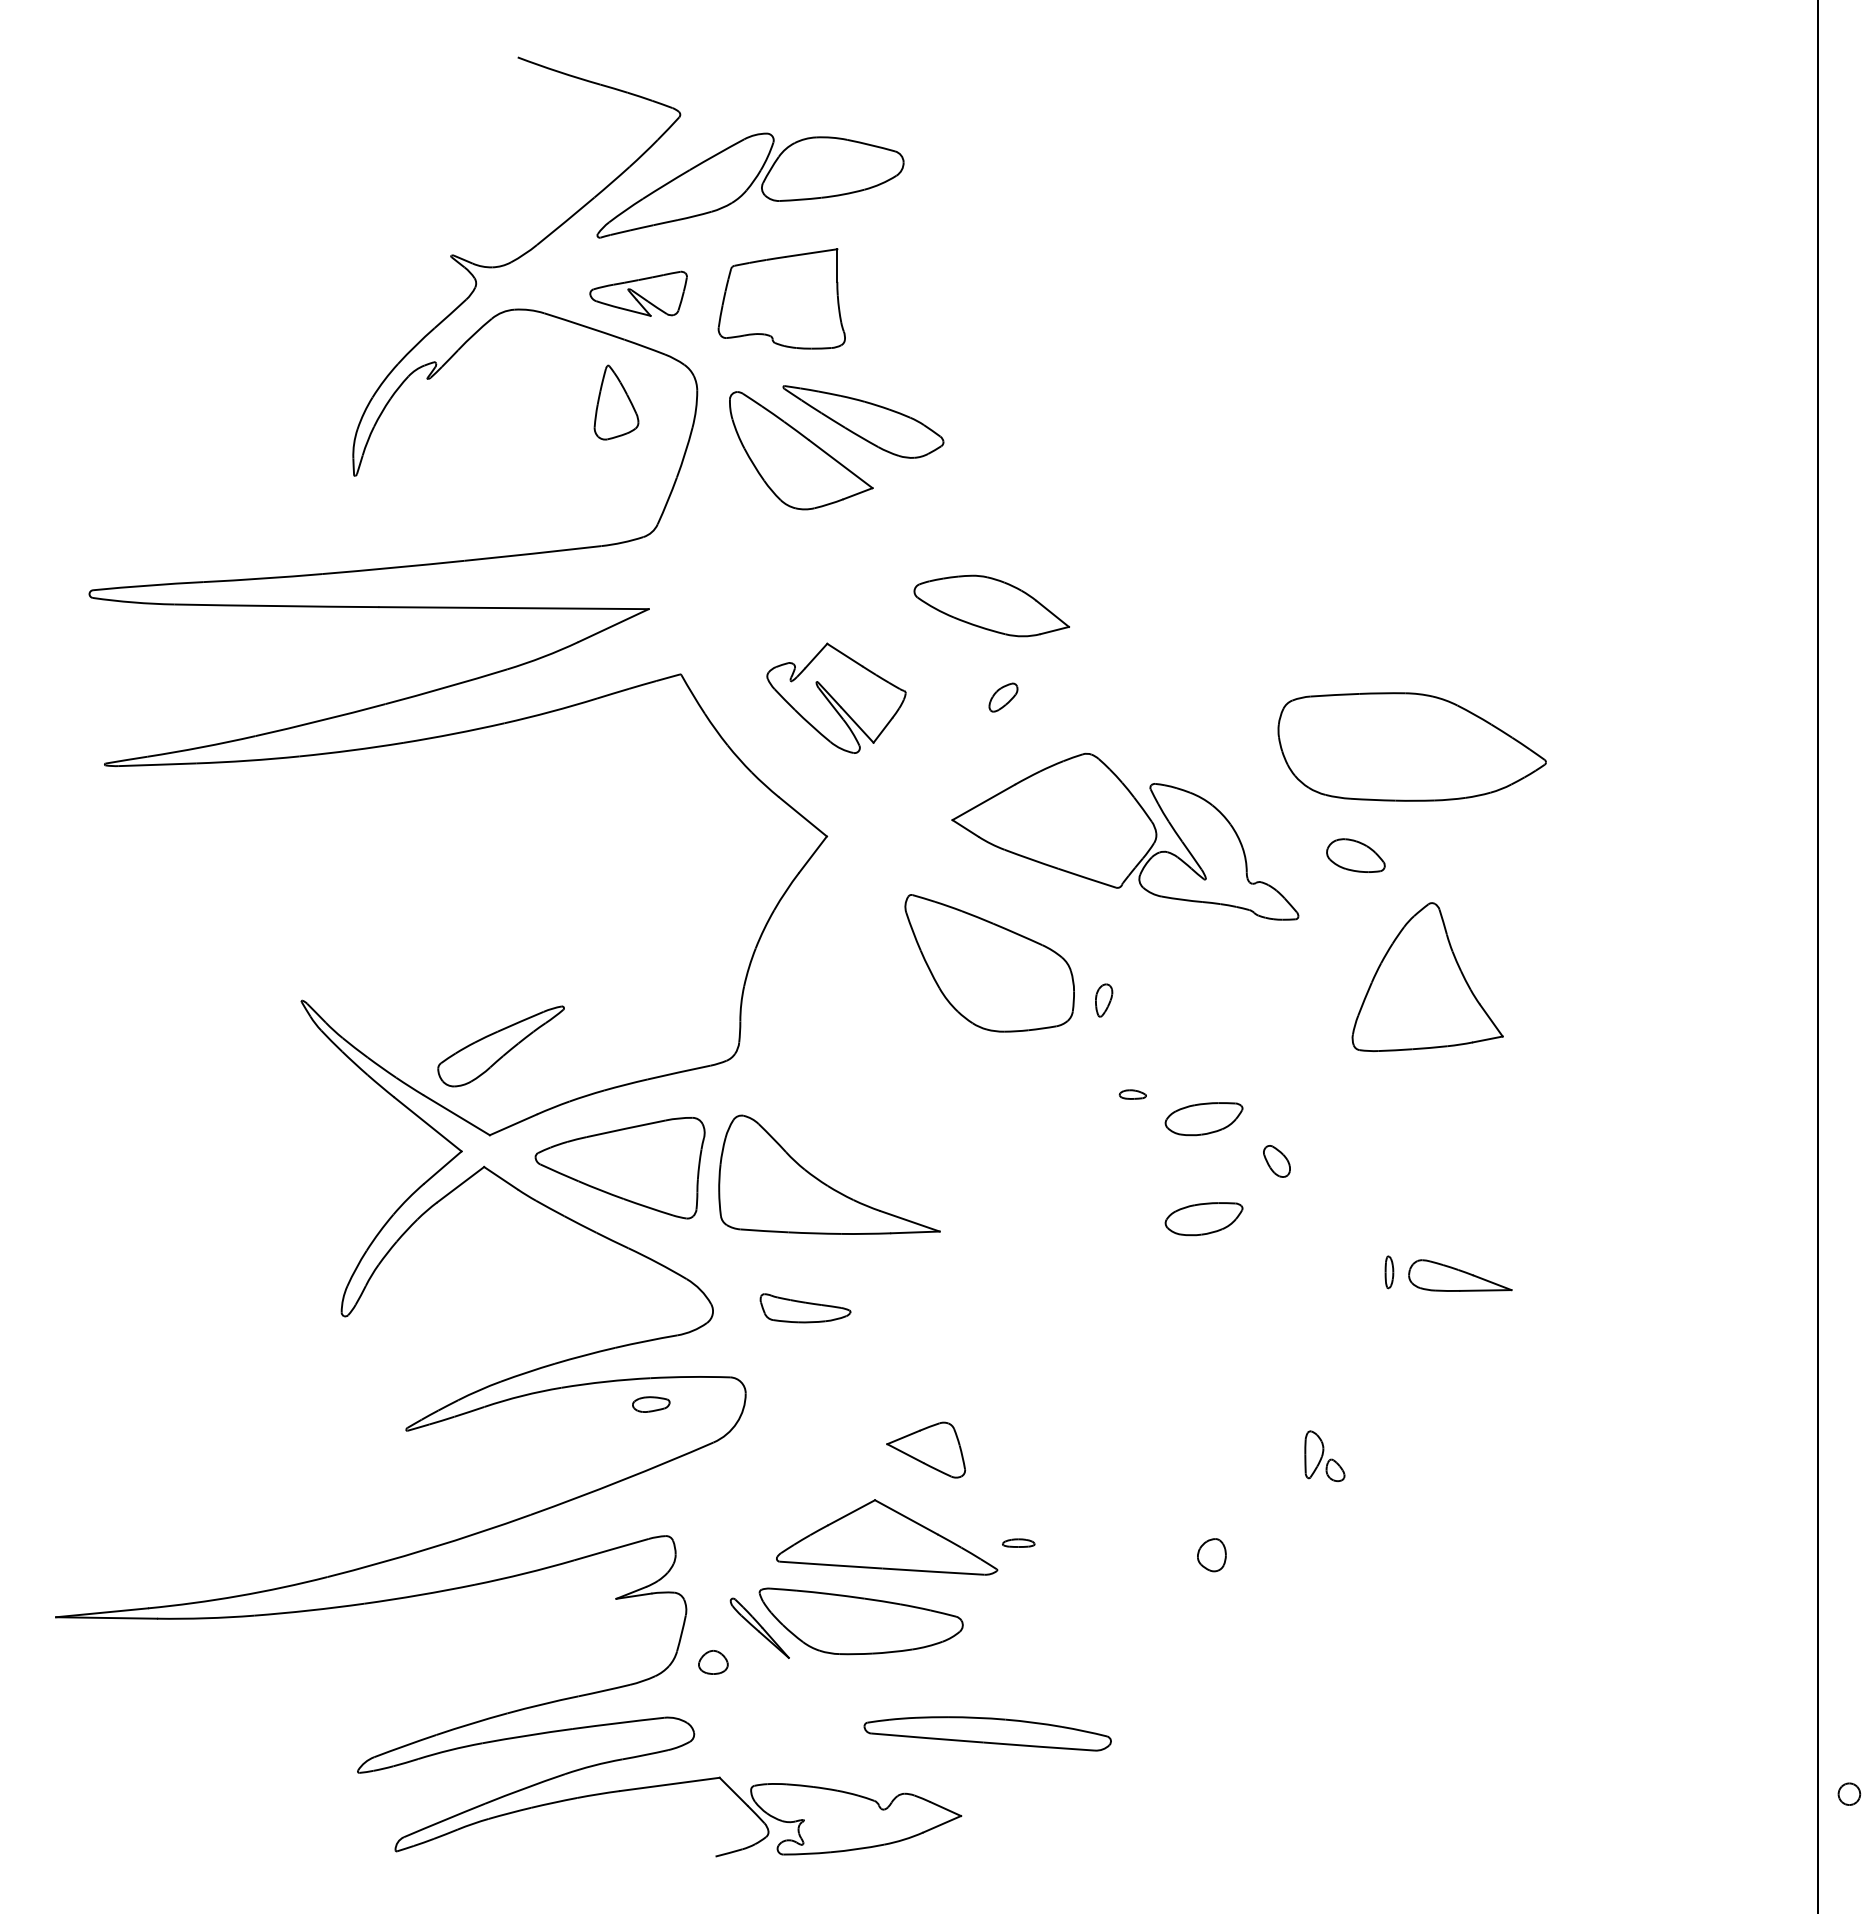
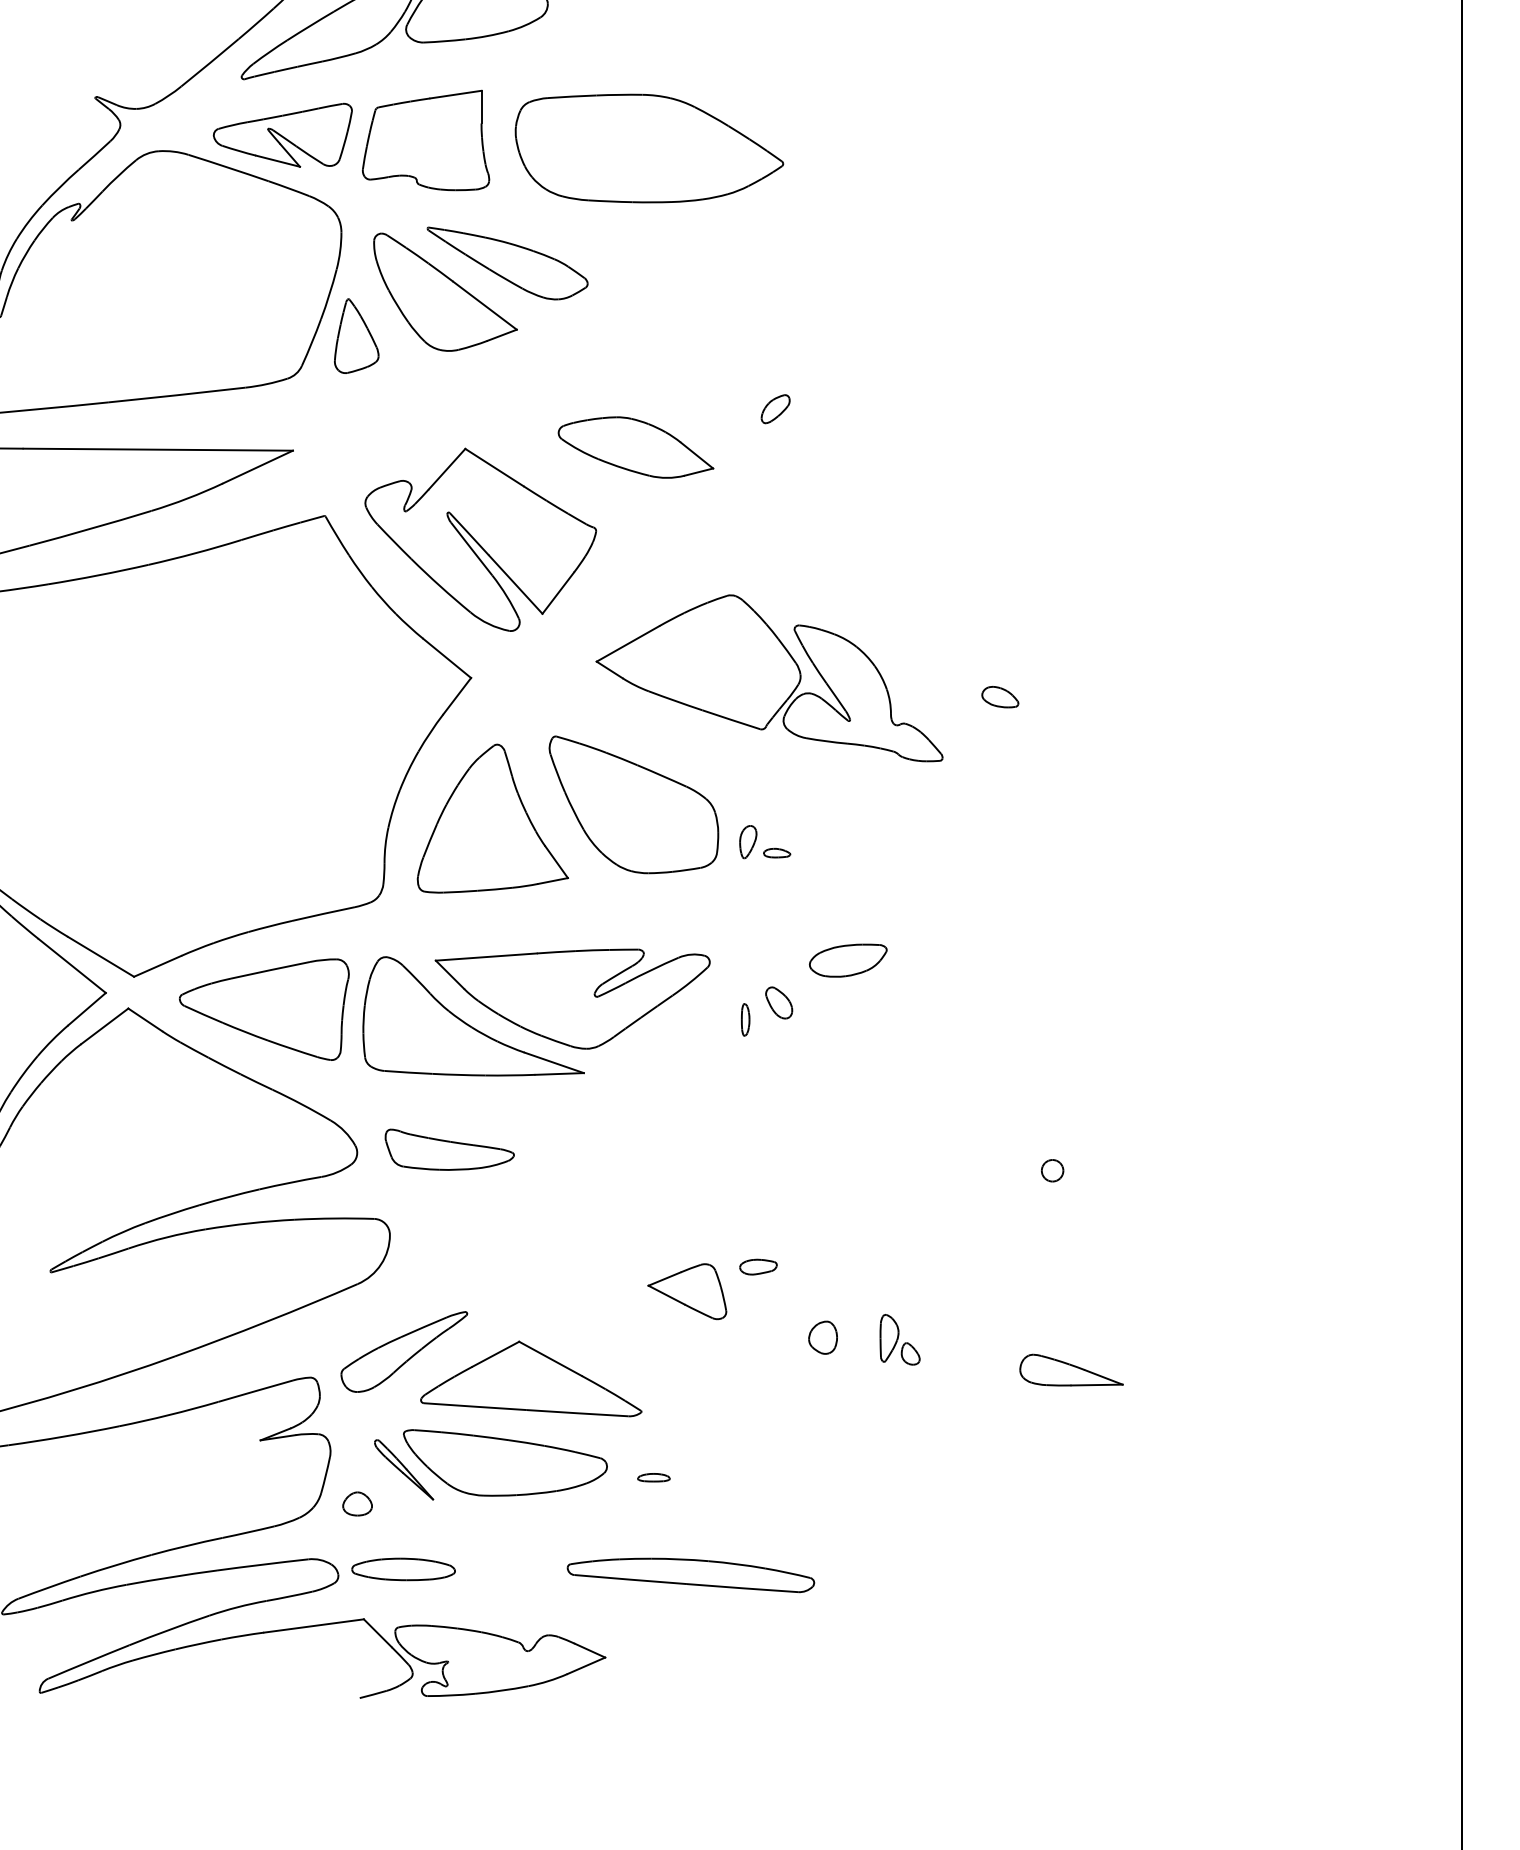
part: (638, 293) -> (282, 135), size x1.43
part: (616, 402) -> (356, 336), moved
part: (1003, 697) -> (775, 409), moved
part: (836, 698) -> (480, 540), size x1.67
part: (1411, 746) -> (648, 148), moved
part: (1356, 855) -> (1000, 697), size x0.62
part: (1427, 976) -> (492, 818), moved
part: (500, 1046) -> (403, 1352), moved
part: (1132, 1094) -> (776, 853), moved
part: (928, 1157) -> (572, 999), added
part: (1276, 1161) -> (778, 1003), moved
part: (1203, 1219) -> (847, 1061), removed
part: (1389, 1272) -> (745, 1020), moved
part: (1460, 1275) -> (1071, 1370), moved
part: (805, 1308) -> (449, 1150), size x1.43
part: (651, 1404) -> (758, 1267), moved
part: (925, 1449) -> (686, 1291), moved
part: (1324, 1456) -> (899, 1340), moved
part: (1018, 1542) -> (653, 1477), moved
part: (1211, 1555) -> (822, 1338), moved
part: (759, 1727) -> (403, 1569), added
part: (987, 1733) -> (690, 1575), moved
part: (1849, 1793) -> (1052, 1170), moved

